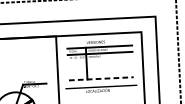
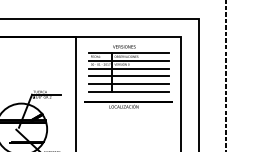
line: (100, 59) -> (128, 68), added
line: (100, 66) -> (128, 76), added
line: (100, 72) -> (128, 84), added
line: (101, 79) -> (128, 92), dashed -> solid

